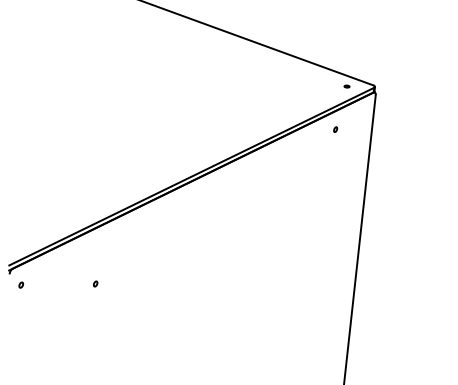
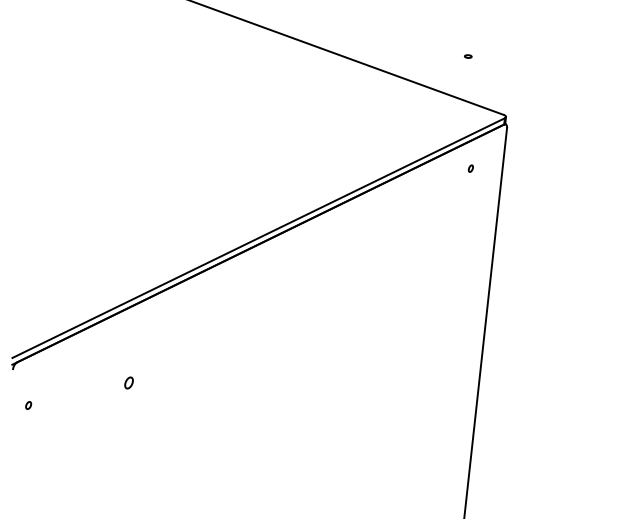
part: (347, 86) -> (468, 56), moved
part: (335, 129) -> (470, 168), moved
part: (95, 283) -> (128, 382), size x1.6
part: (21, 285) -> (28, 405), moved

